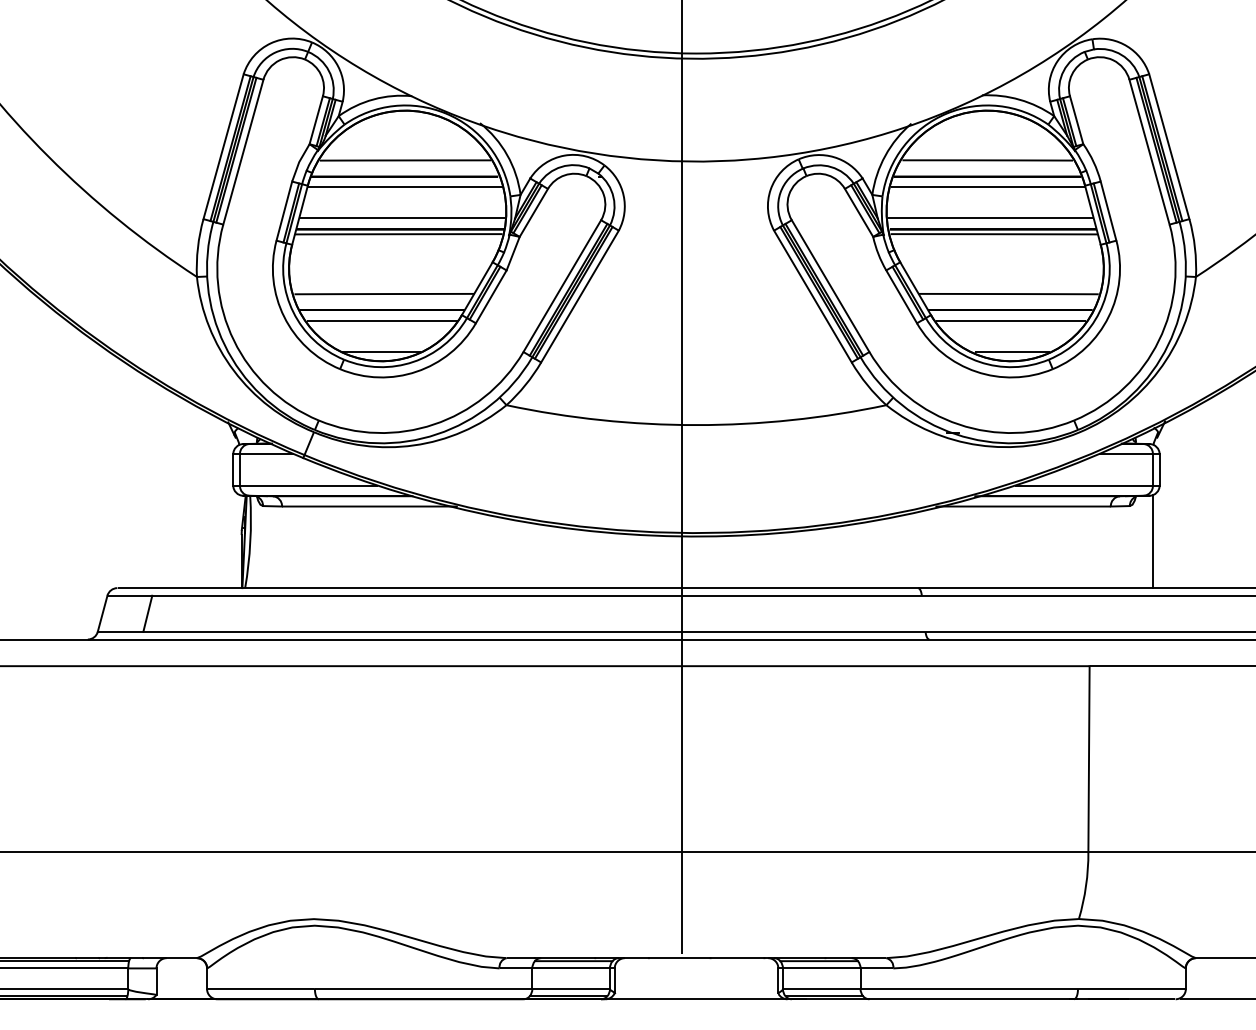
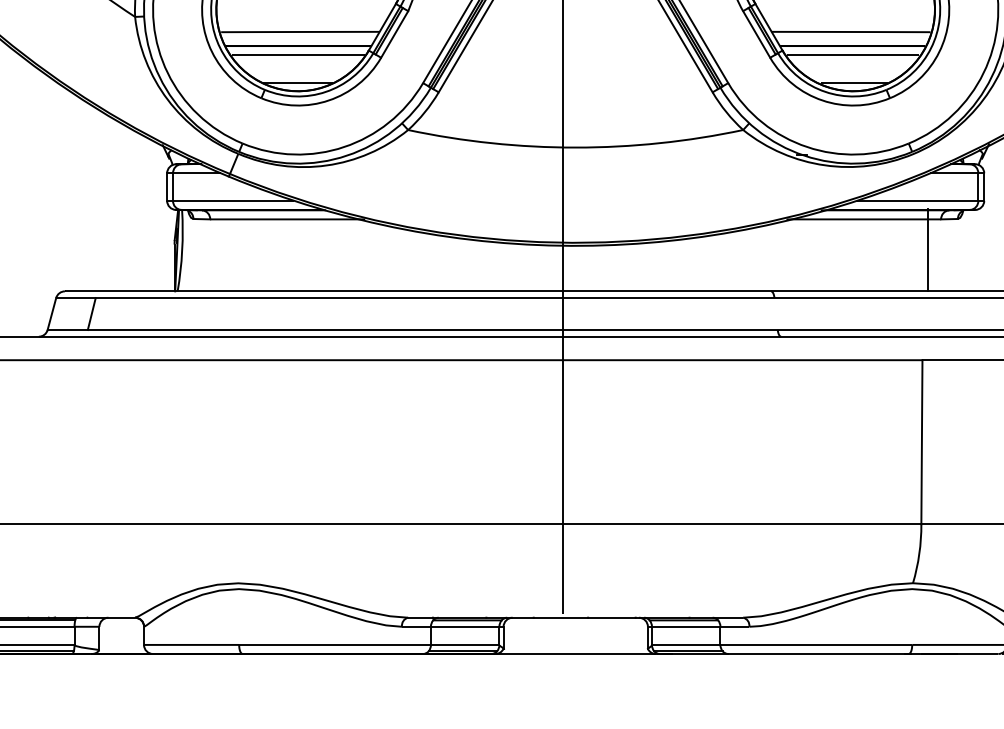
line: (1153, 541) -> (928, 250), moved

